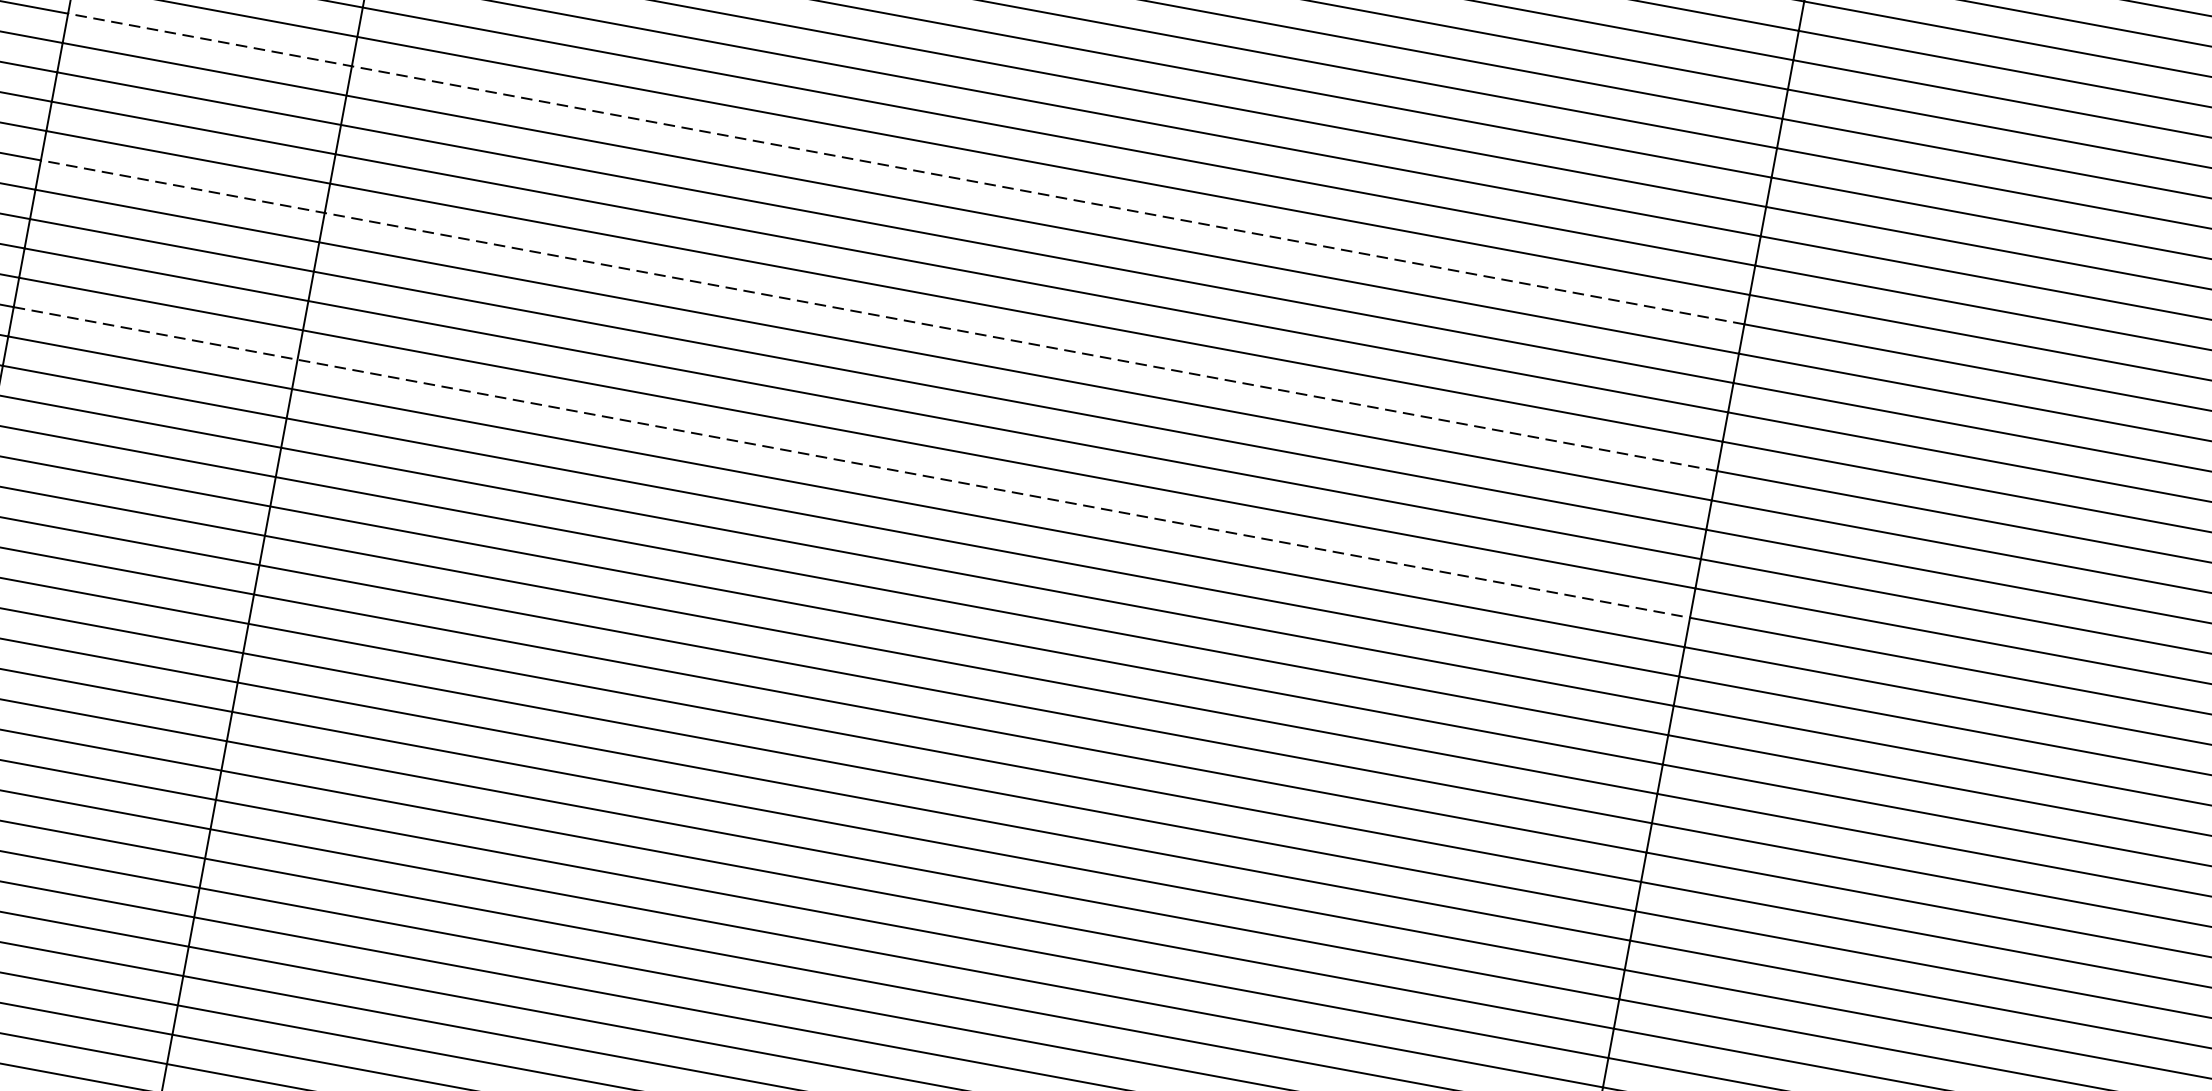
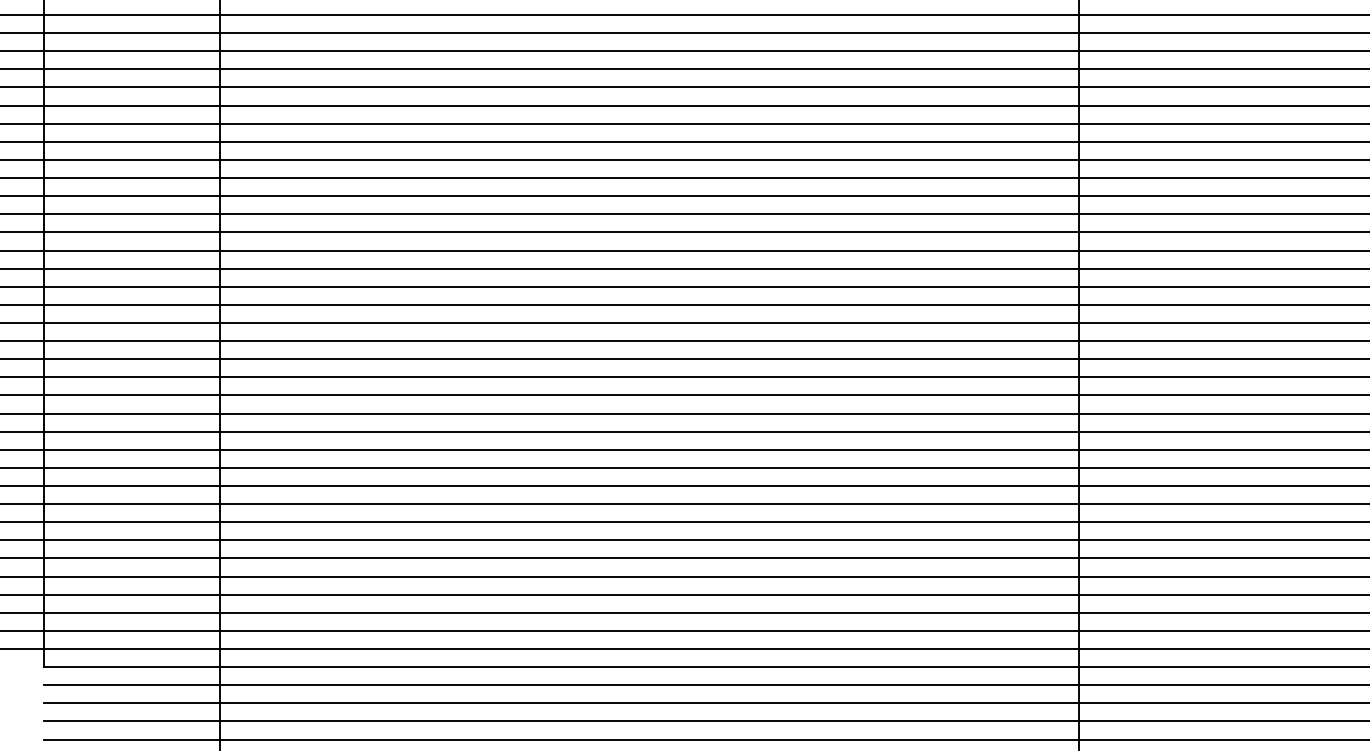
line: (906, 168) -> (561, 123), dashed -> solid
line: (878, 316) -> (561, 214), dashed -> solid
line: (853, 462) -> (562, 304), dashed -> solid

